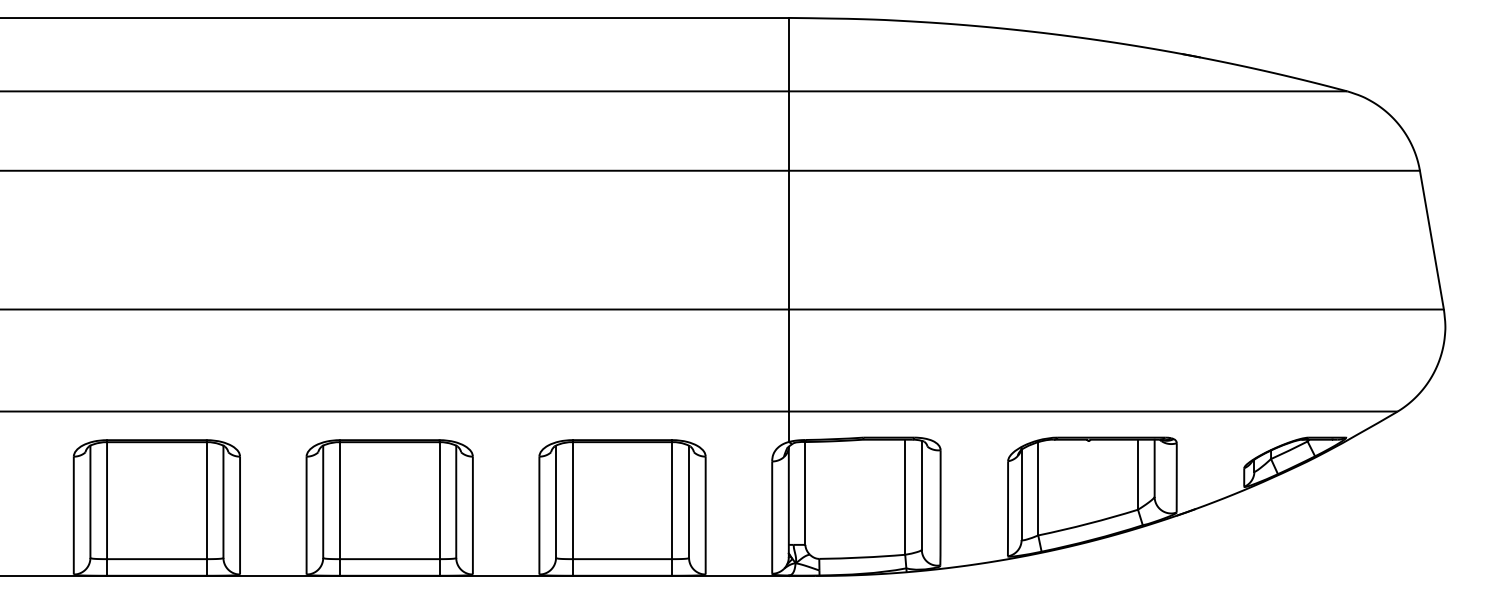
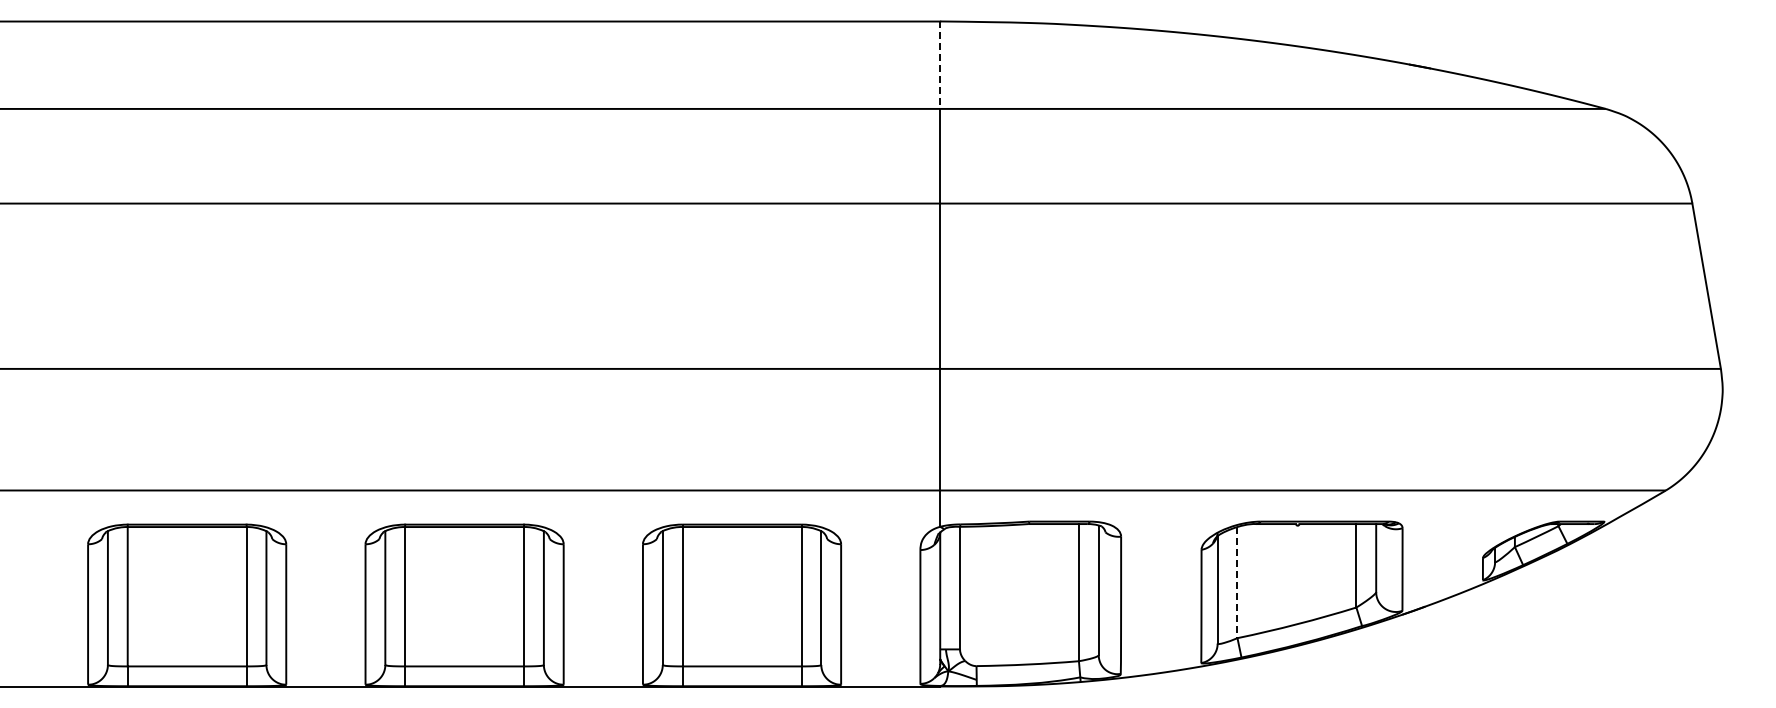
line: (789, 54) -> (940, 65), solid -> dashed
line: (1038, 488) -> (1237, 582), solid -> dashed

